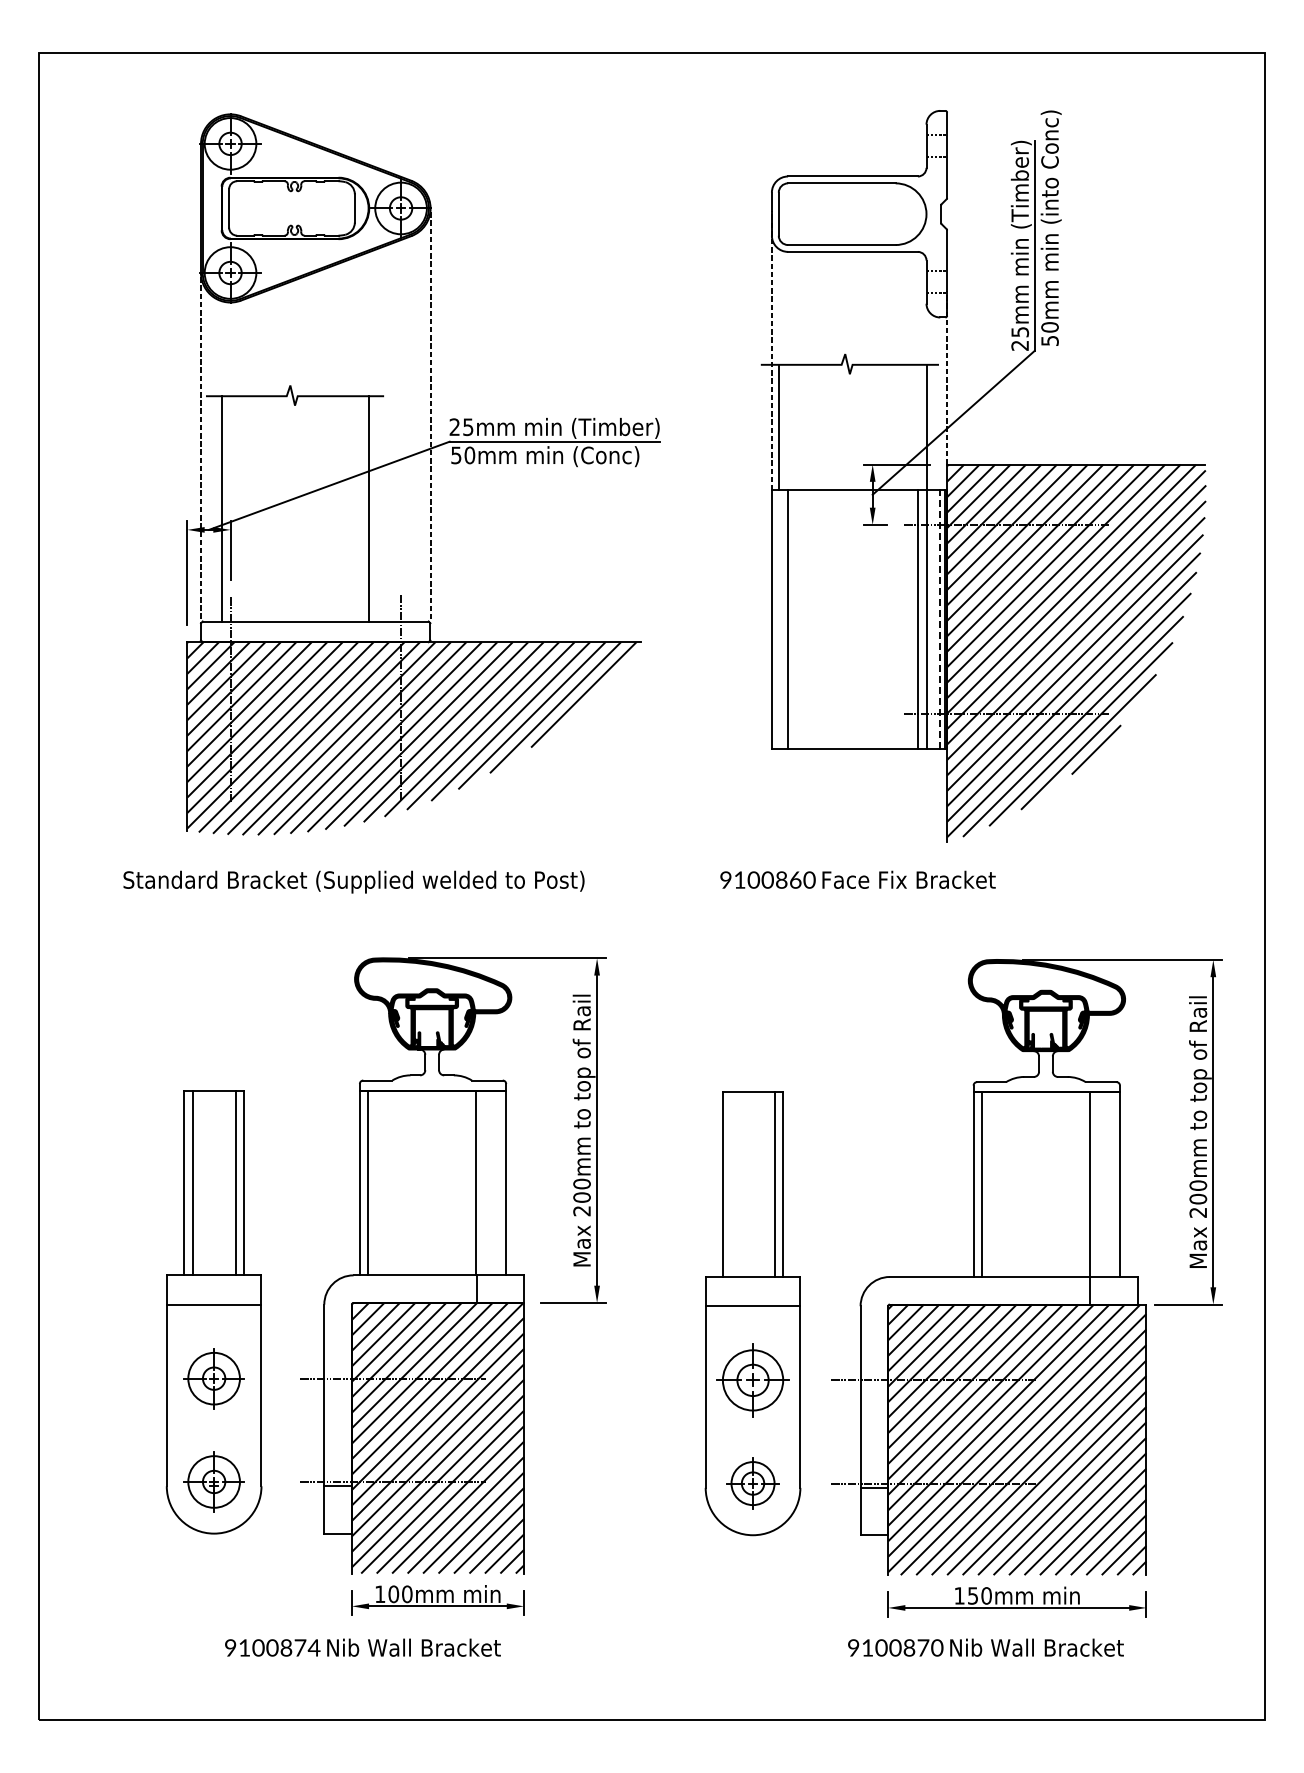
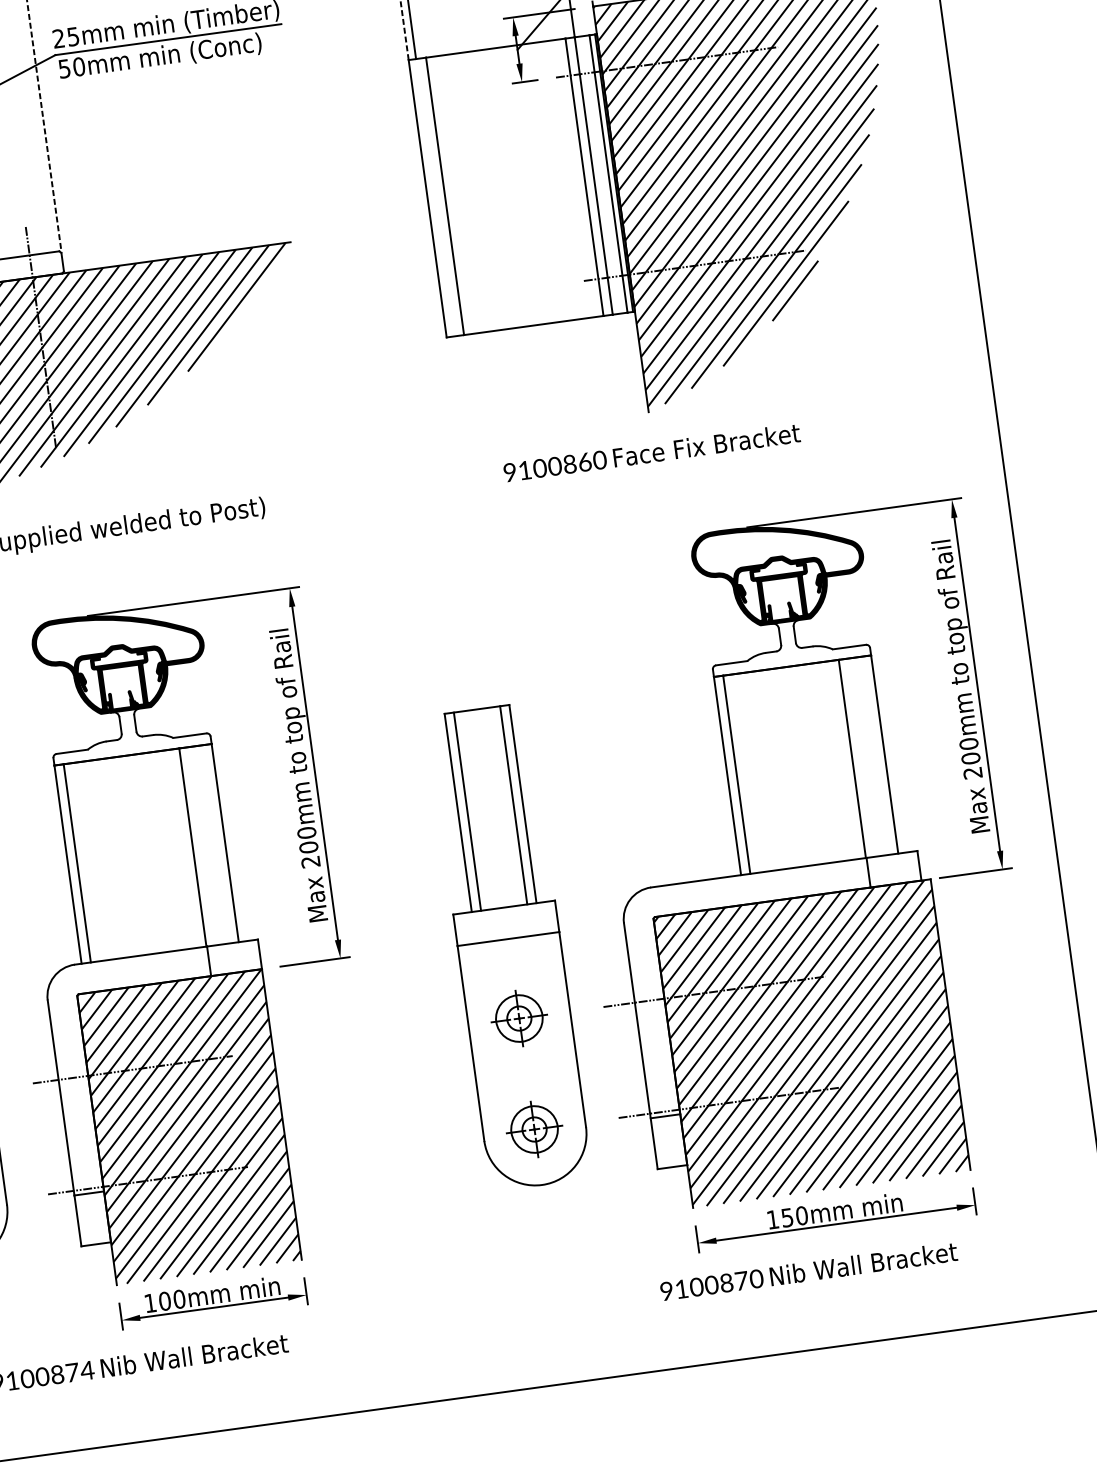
line: (940, 619) -> (608, 173), dashed -> solid
text: (857, 879) -> (651, 452), moved
line: (731, 1184) -> (467, 811), added
part: (752, 1379) -> (518, 1017), size x0.71

